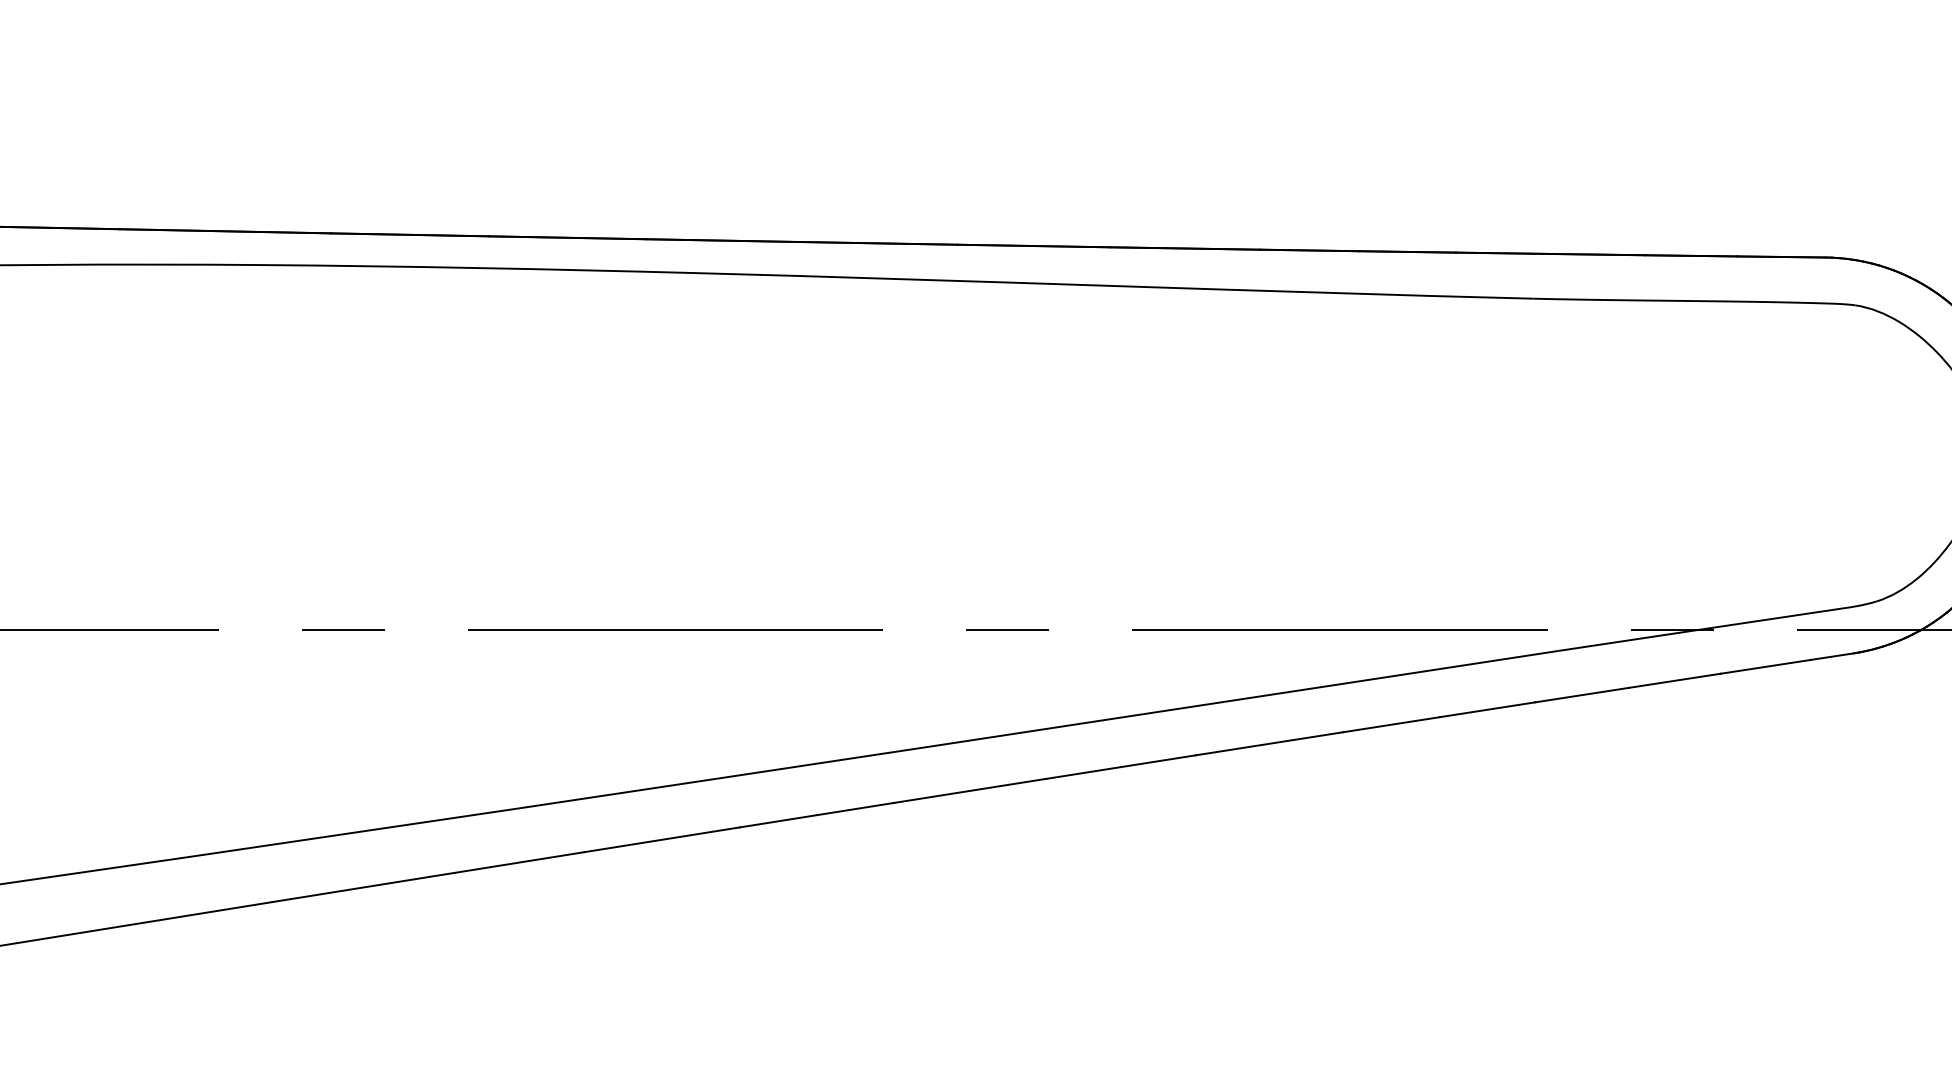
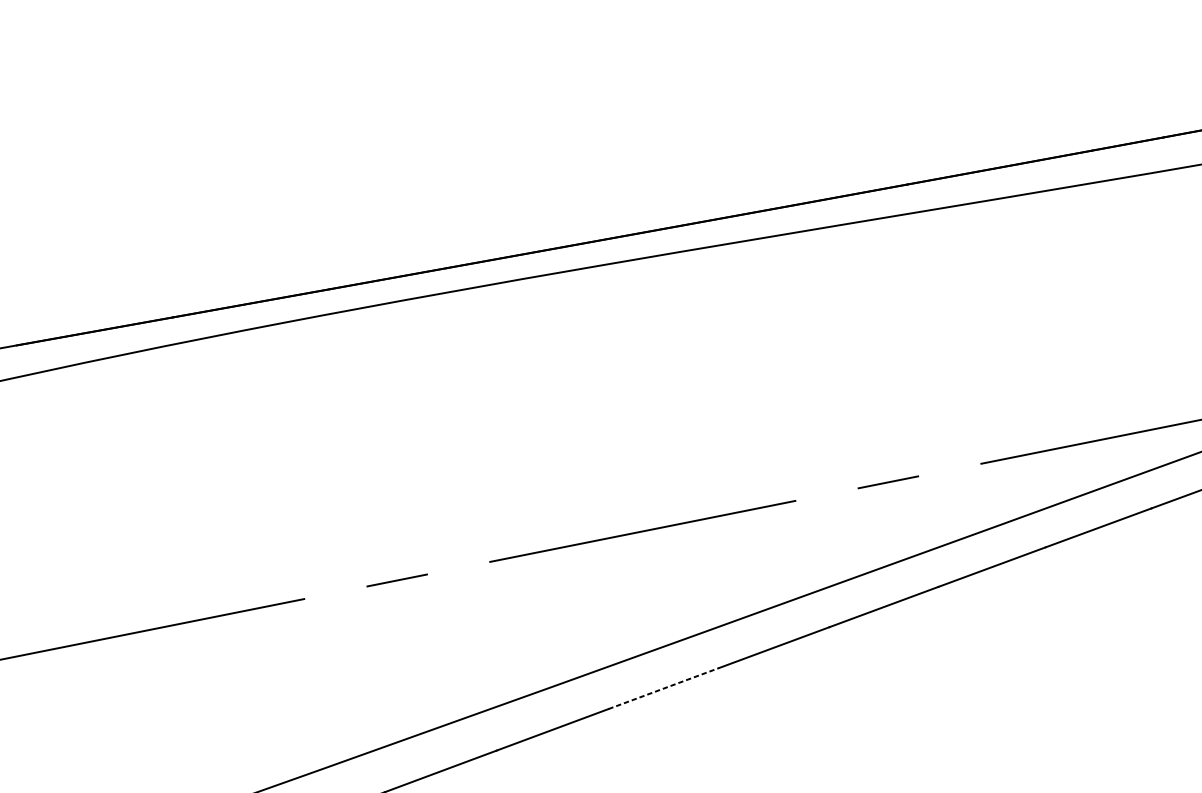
line: (662, 839) -> (664, 688), solid -> dashed

